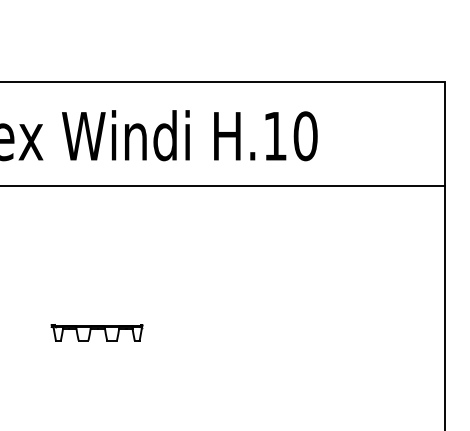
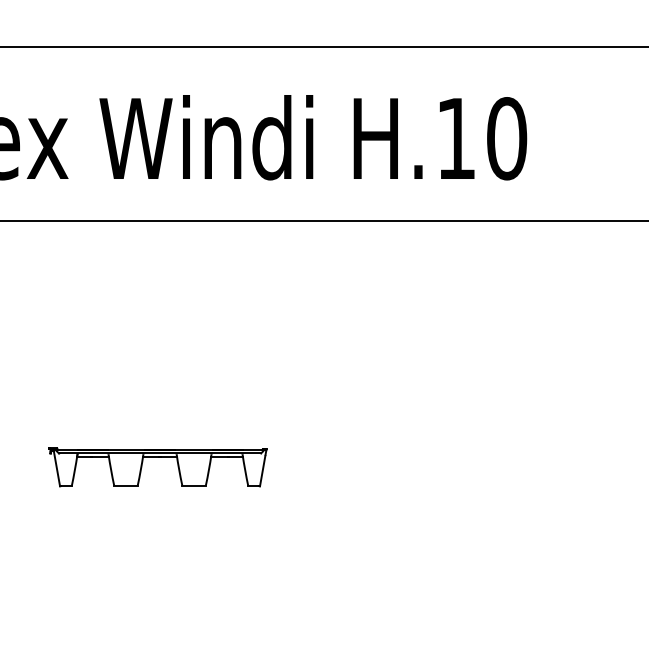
part: (96, 332) -> (157, 466), size x1.43

